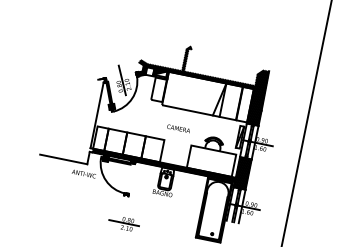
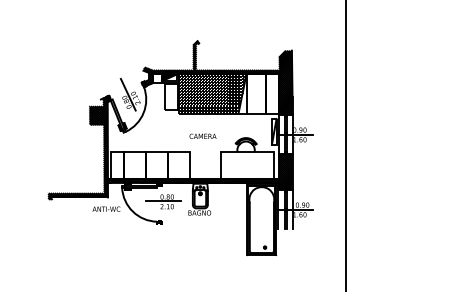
hatch: (193, 93) -> (211, 93), added
hatch: (71, 117) -> (79, 148), added
part: (124, 223) -> (163, 201), moved

